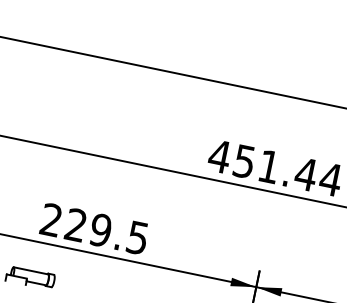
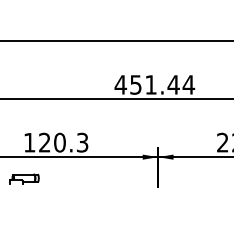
text: (95, 228) -> (56, 142), 229.5 -> 120.3

